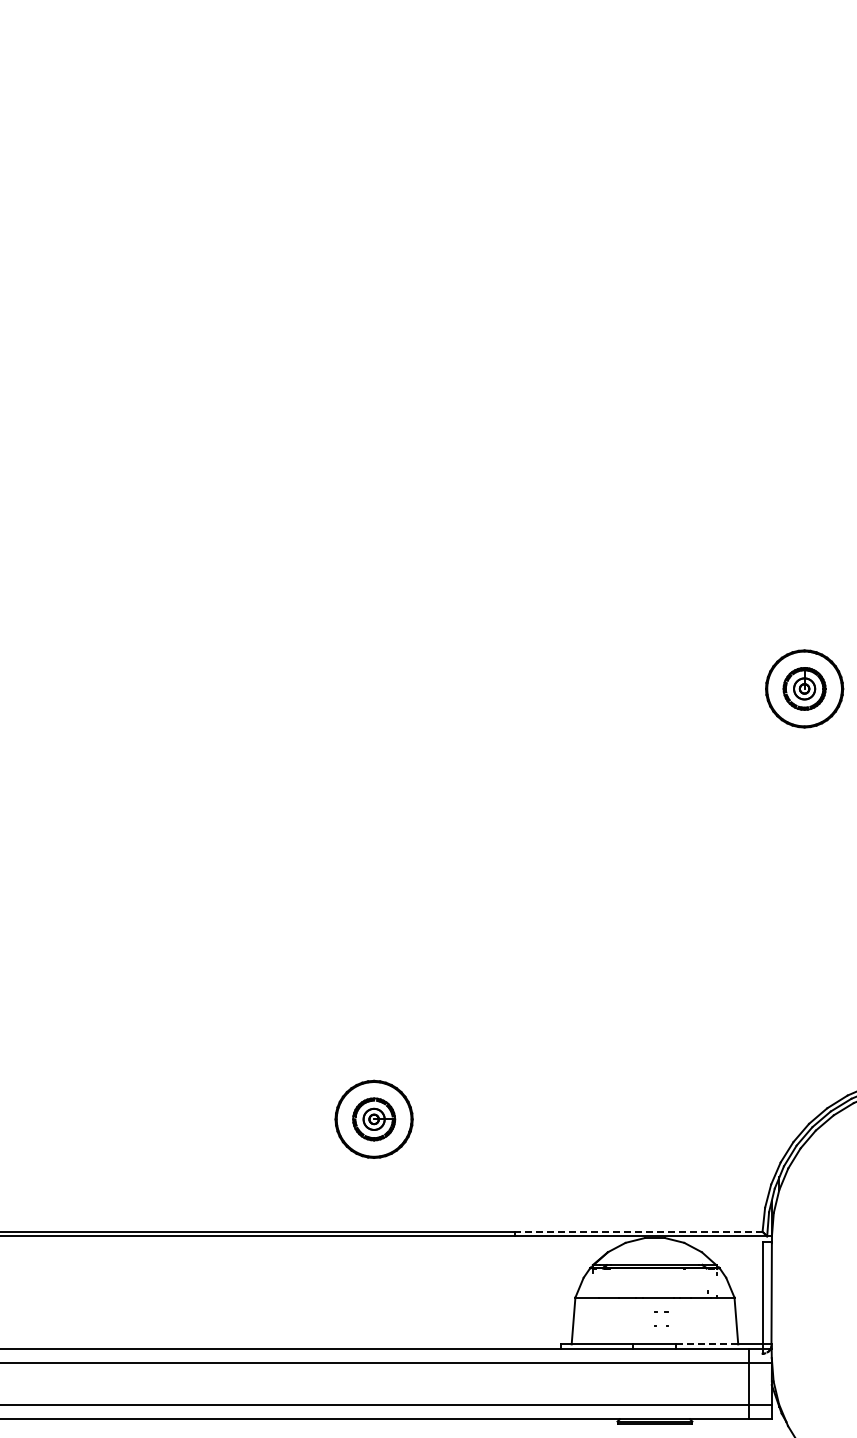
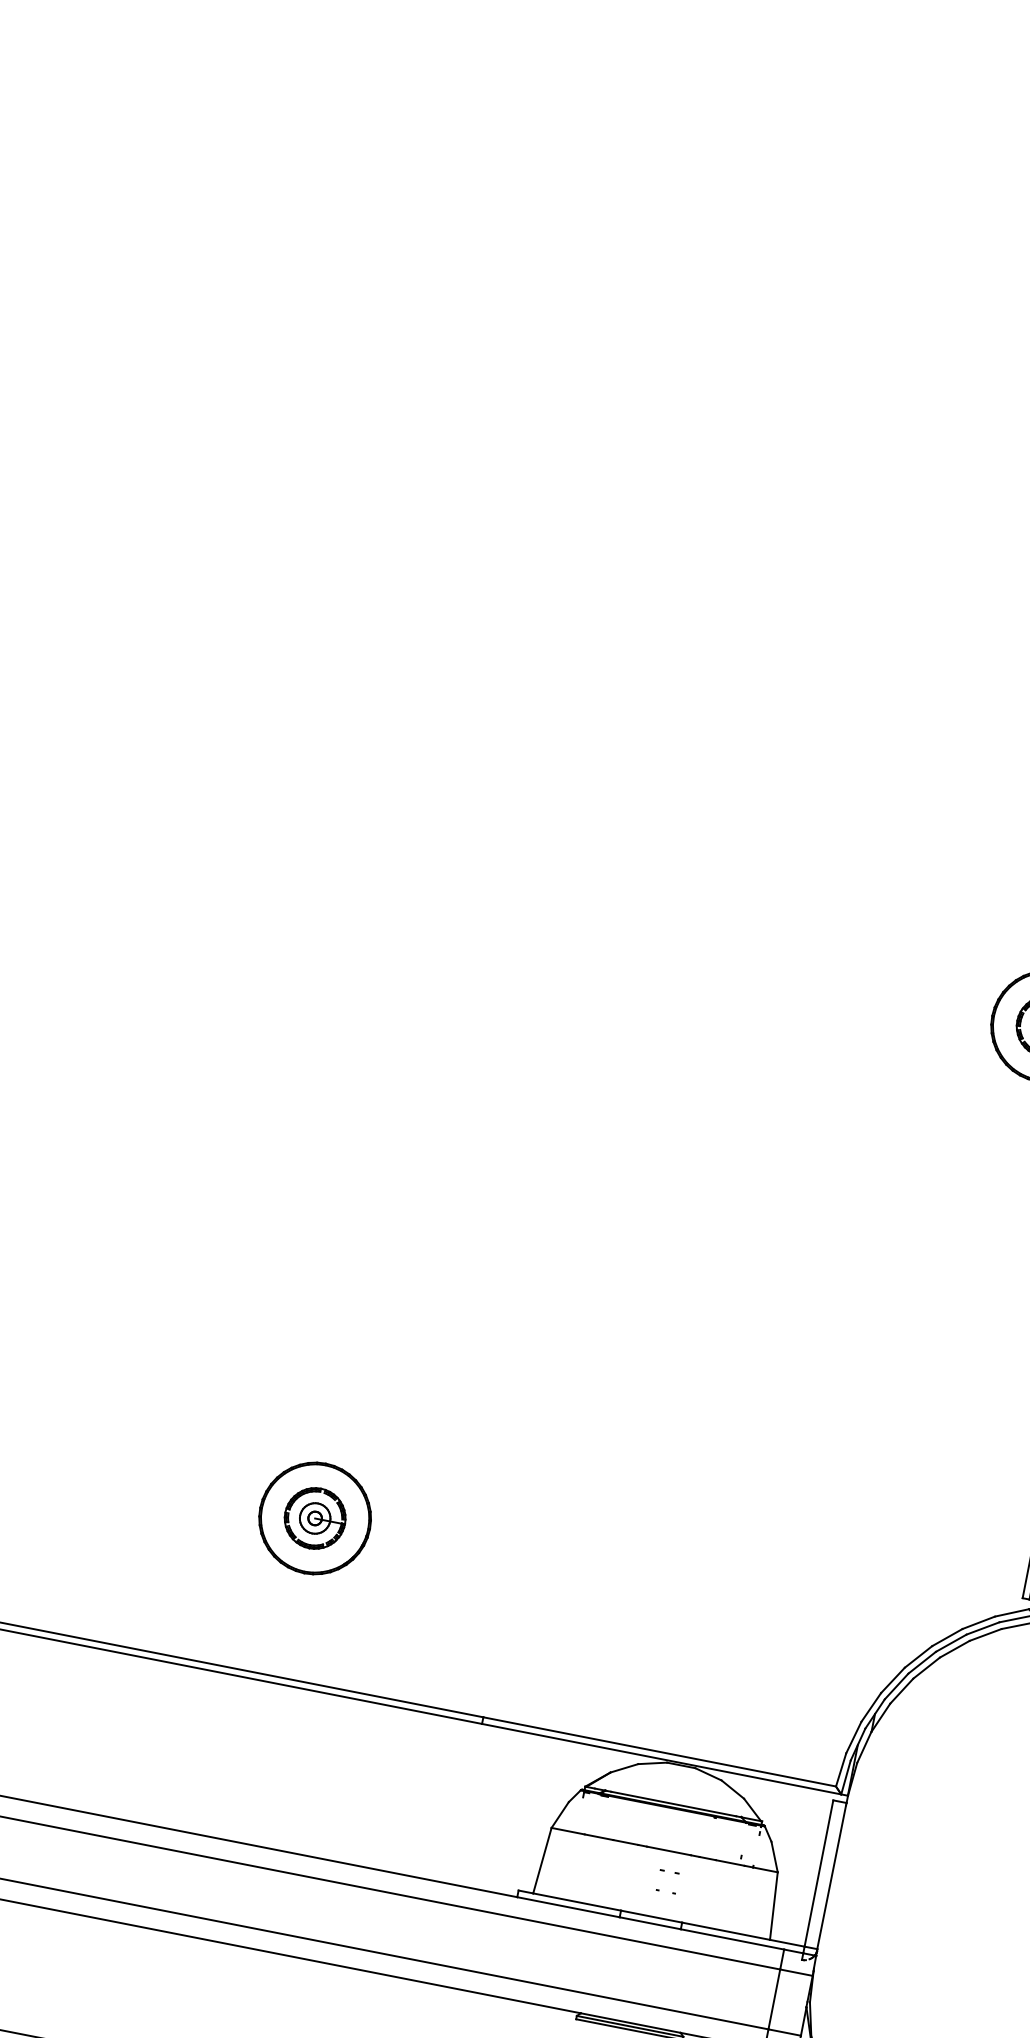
line: (638, 1231) -> (659, 1751), dashed -> solid
line: (707, 1344) -> (726, 1931), dashed -> solid

